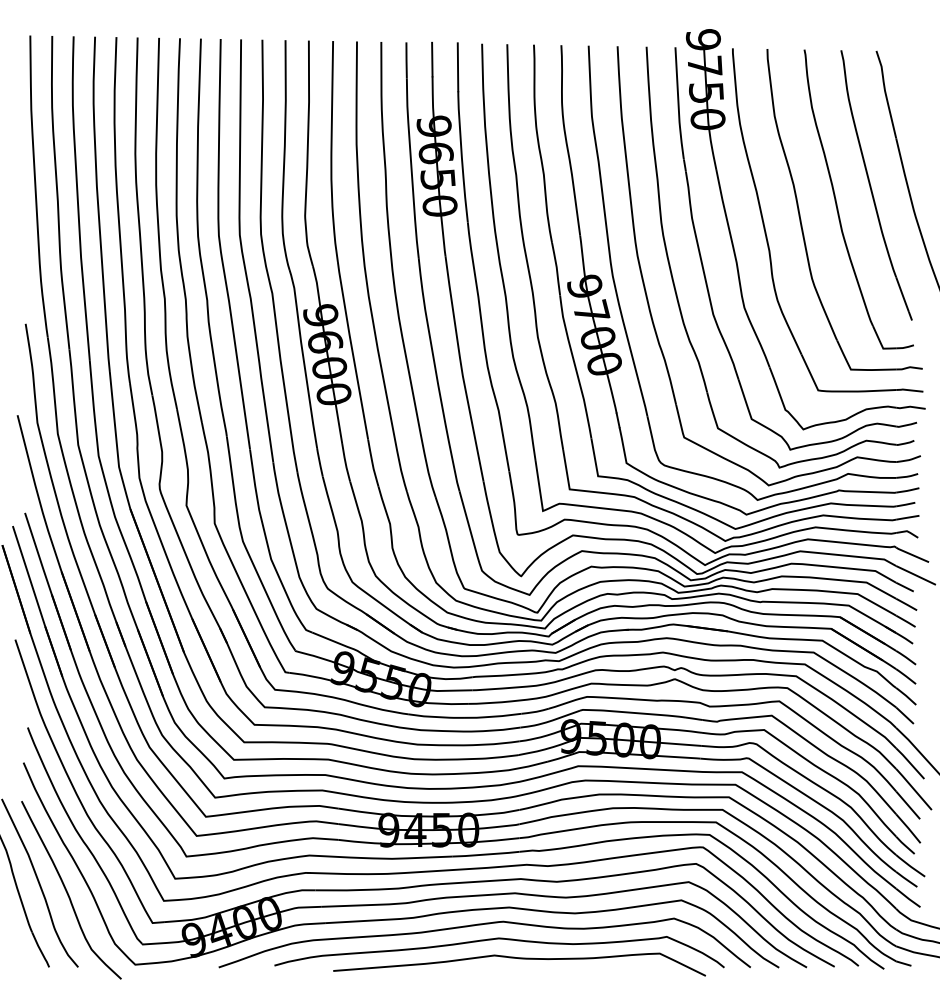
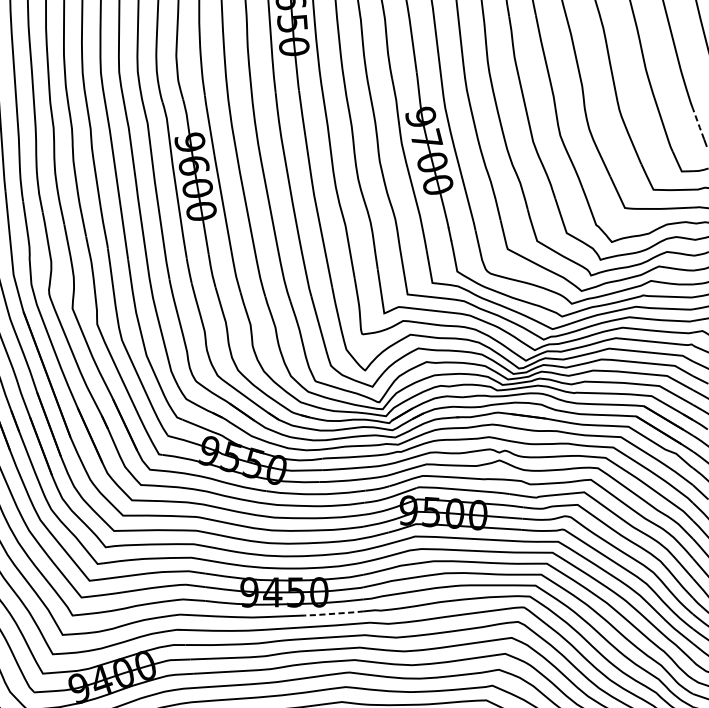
line: (902, 294) -> (698, 124), solid -> dashed
line: (485, 854) -> (333, 613), solid -> dashed

